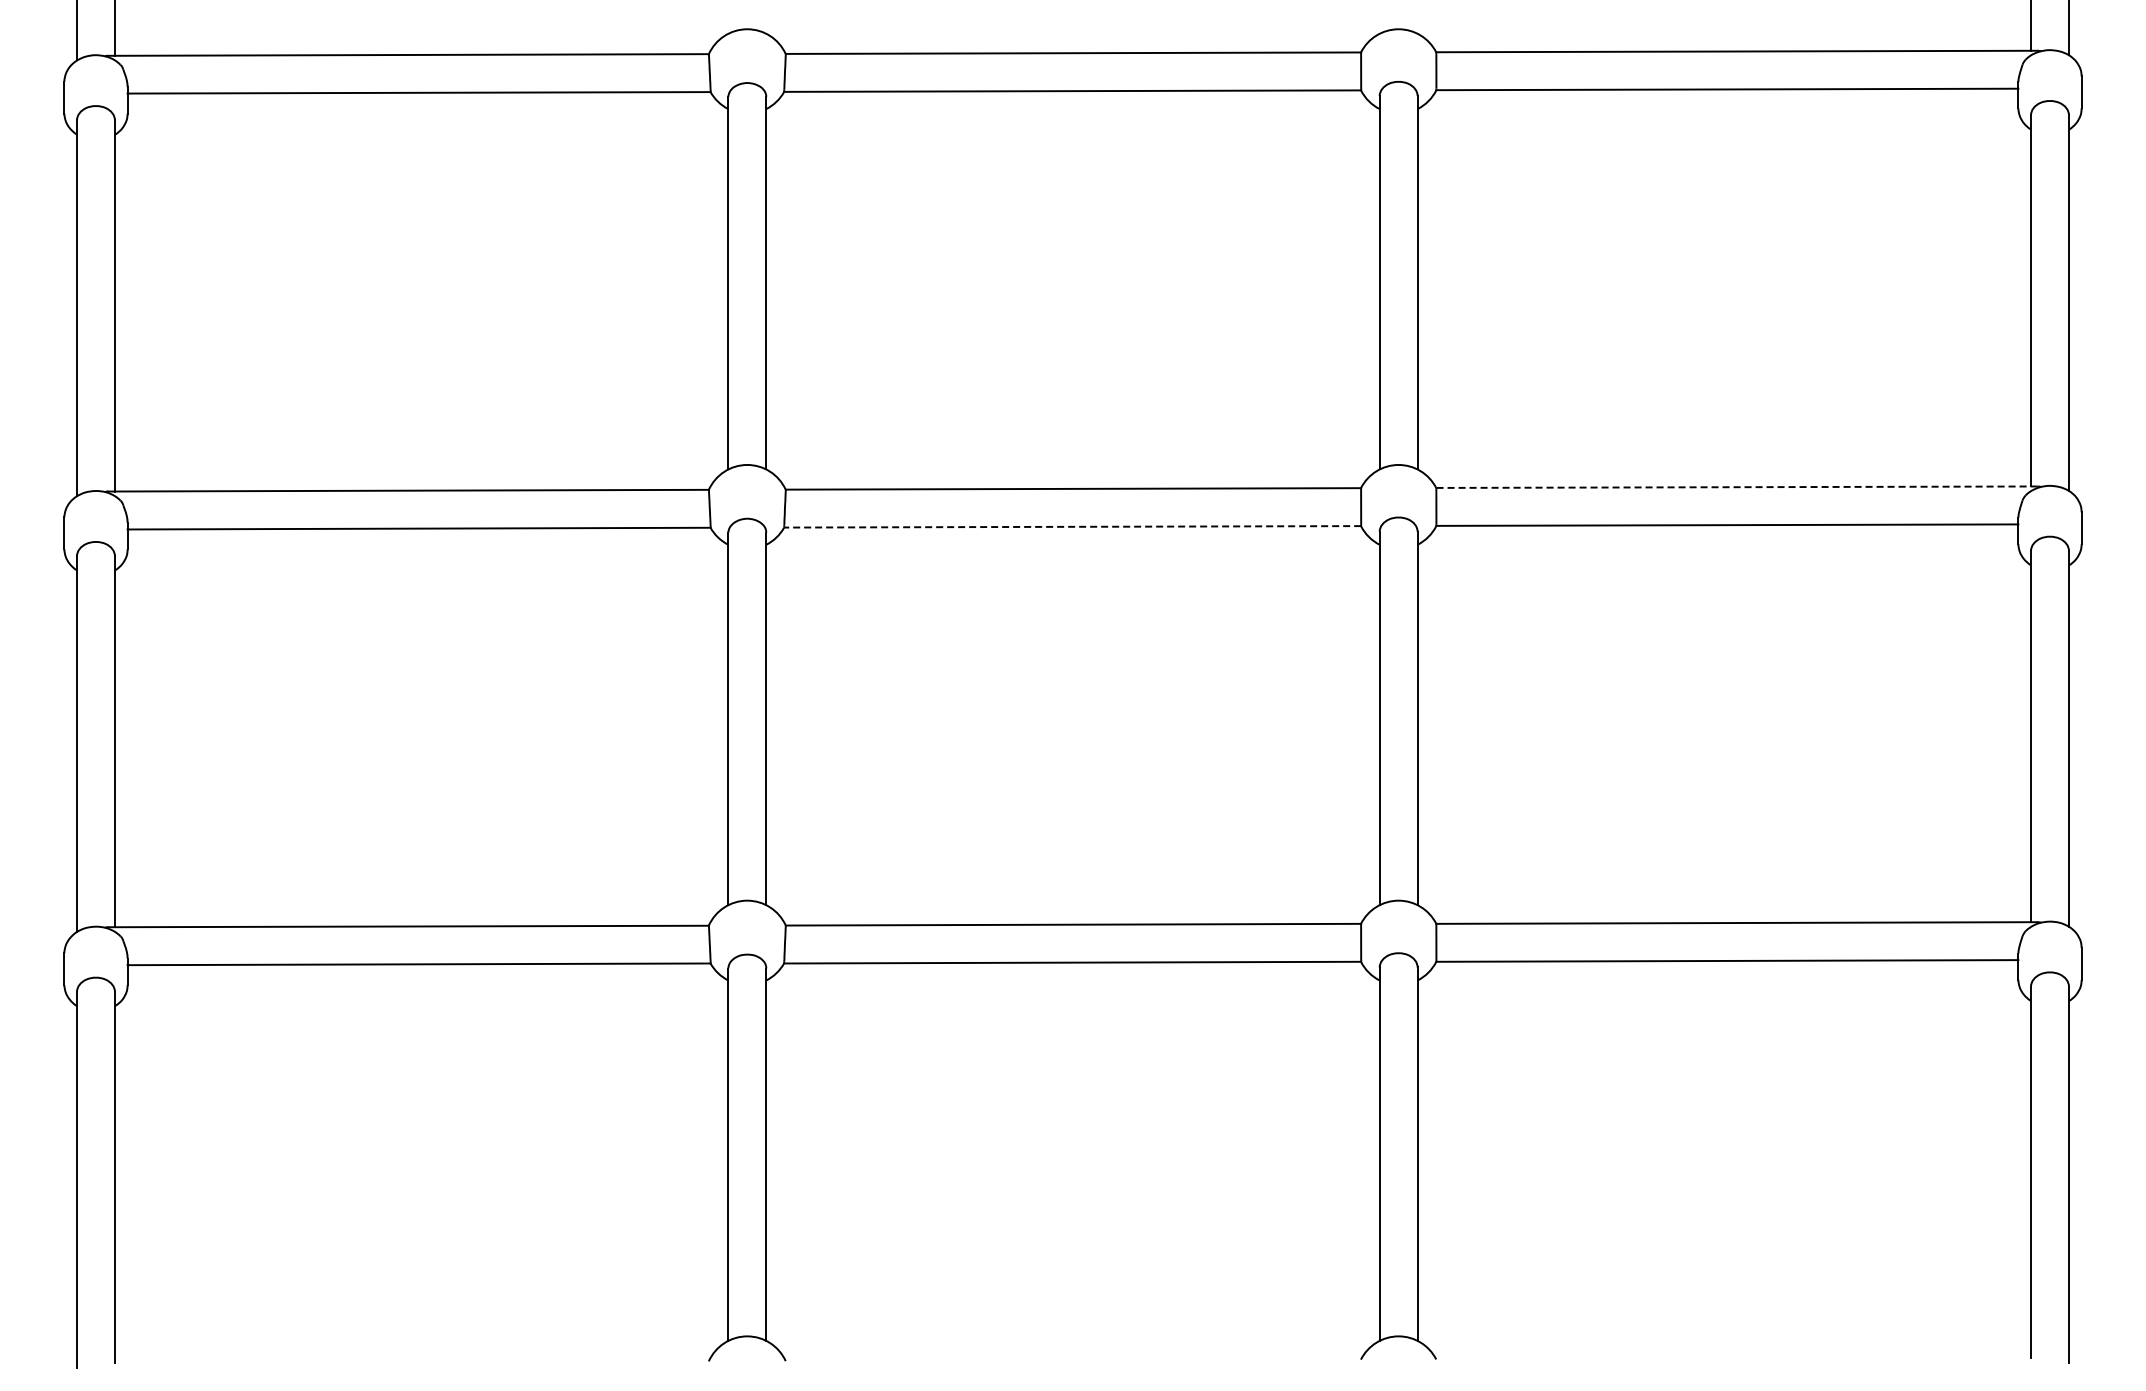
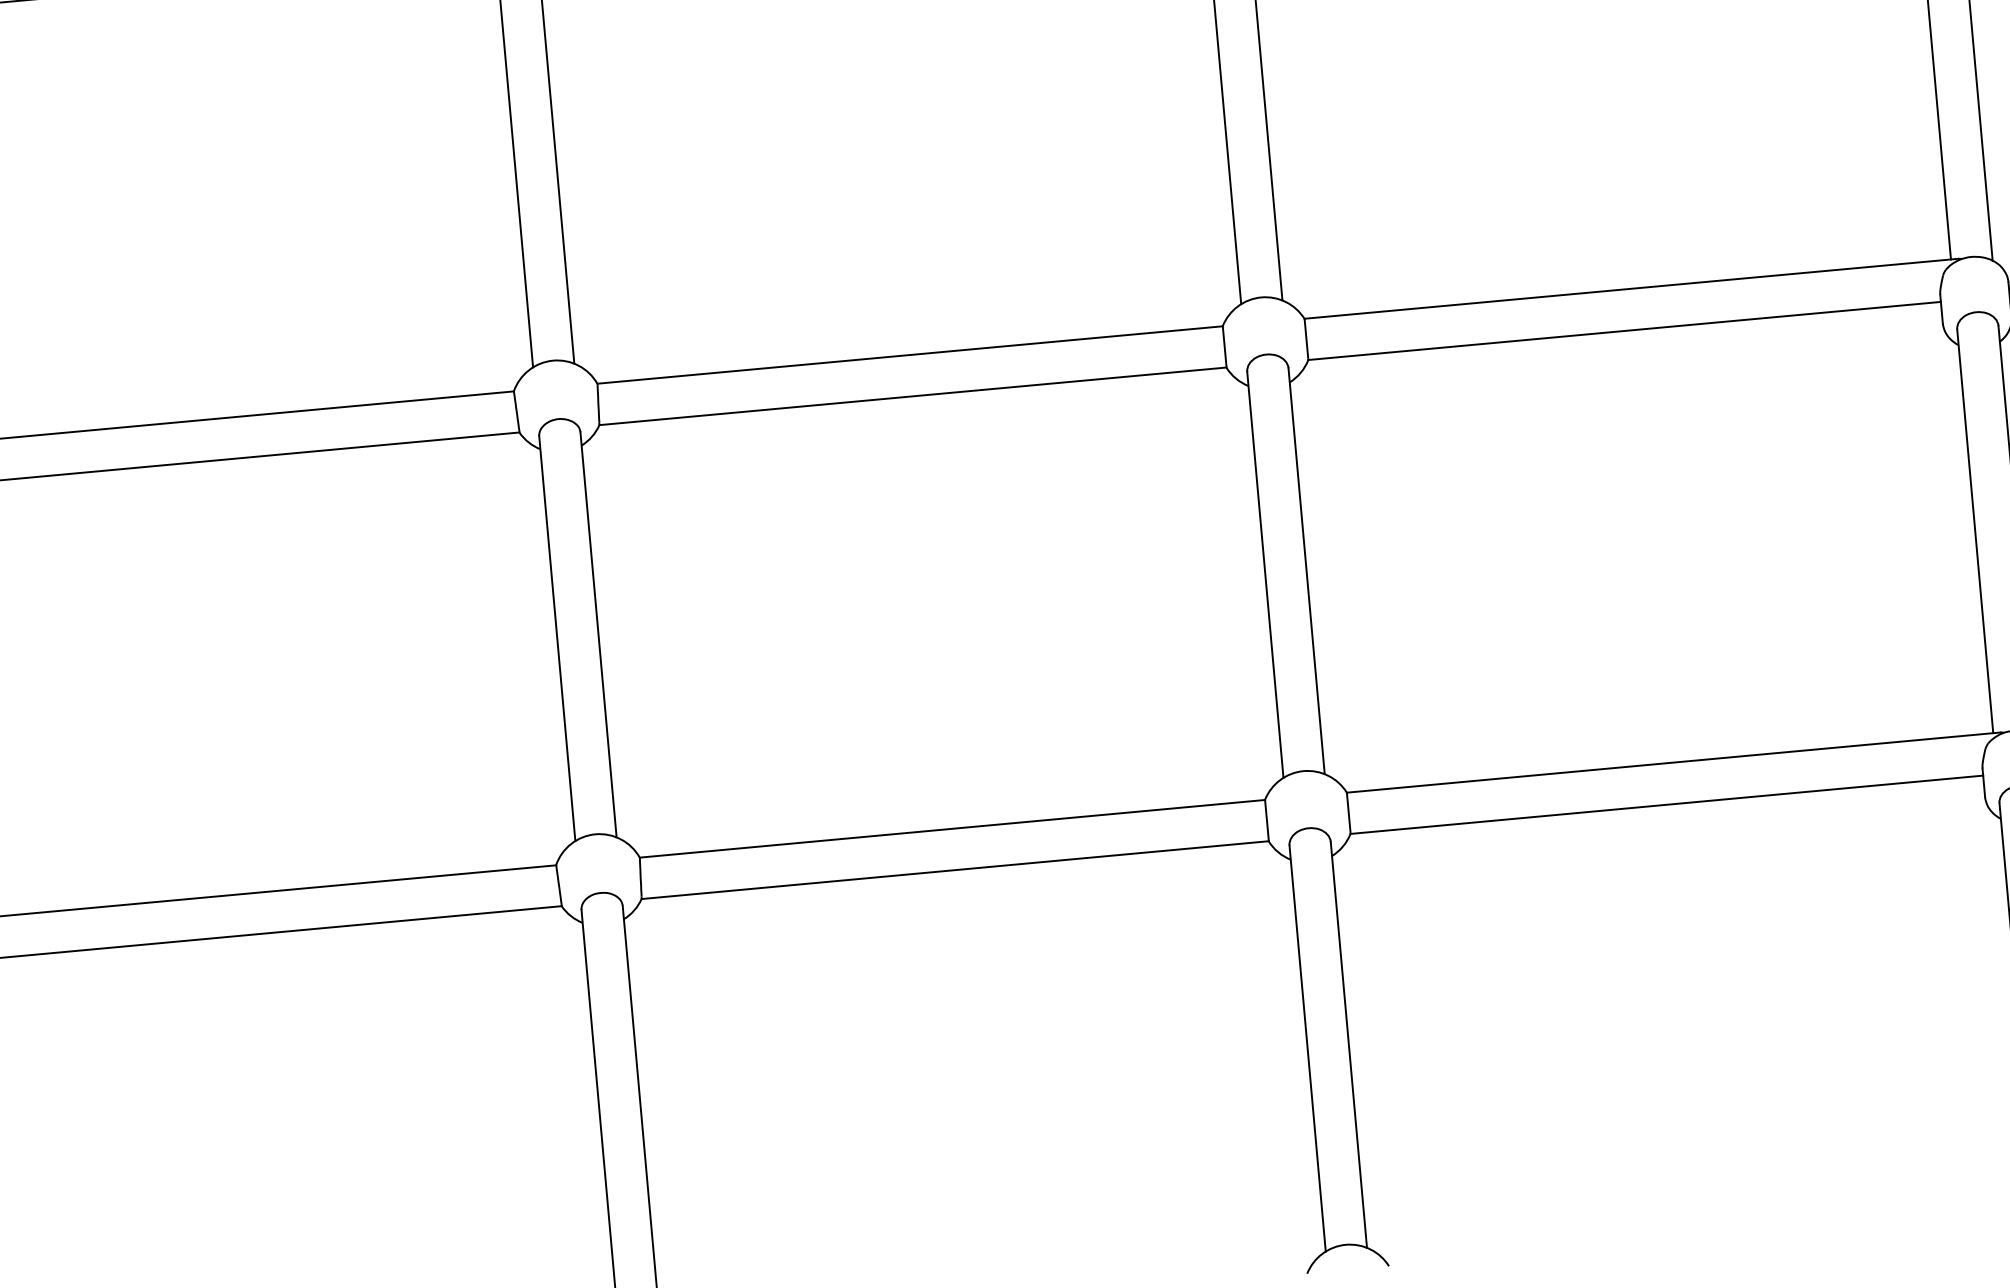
line: (1736, 487) -> (1630, 289), dashed -> solid
line: (1072, 526) -> (912, 395), dashed -> solid

